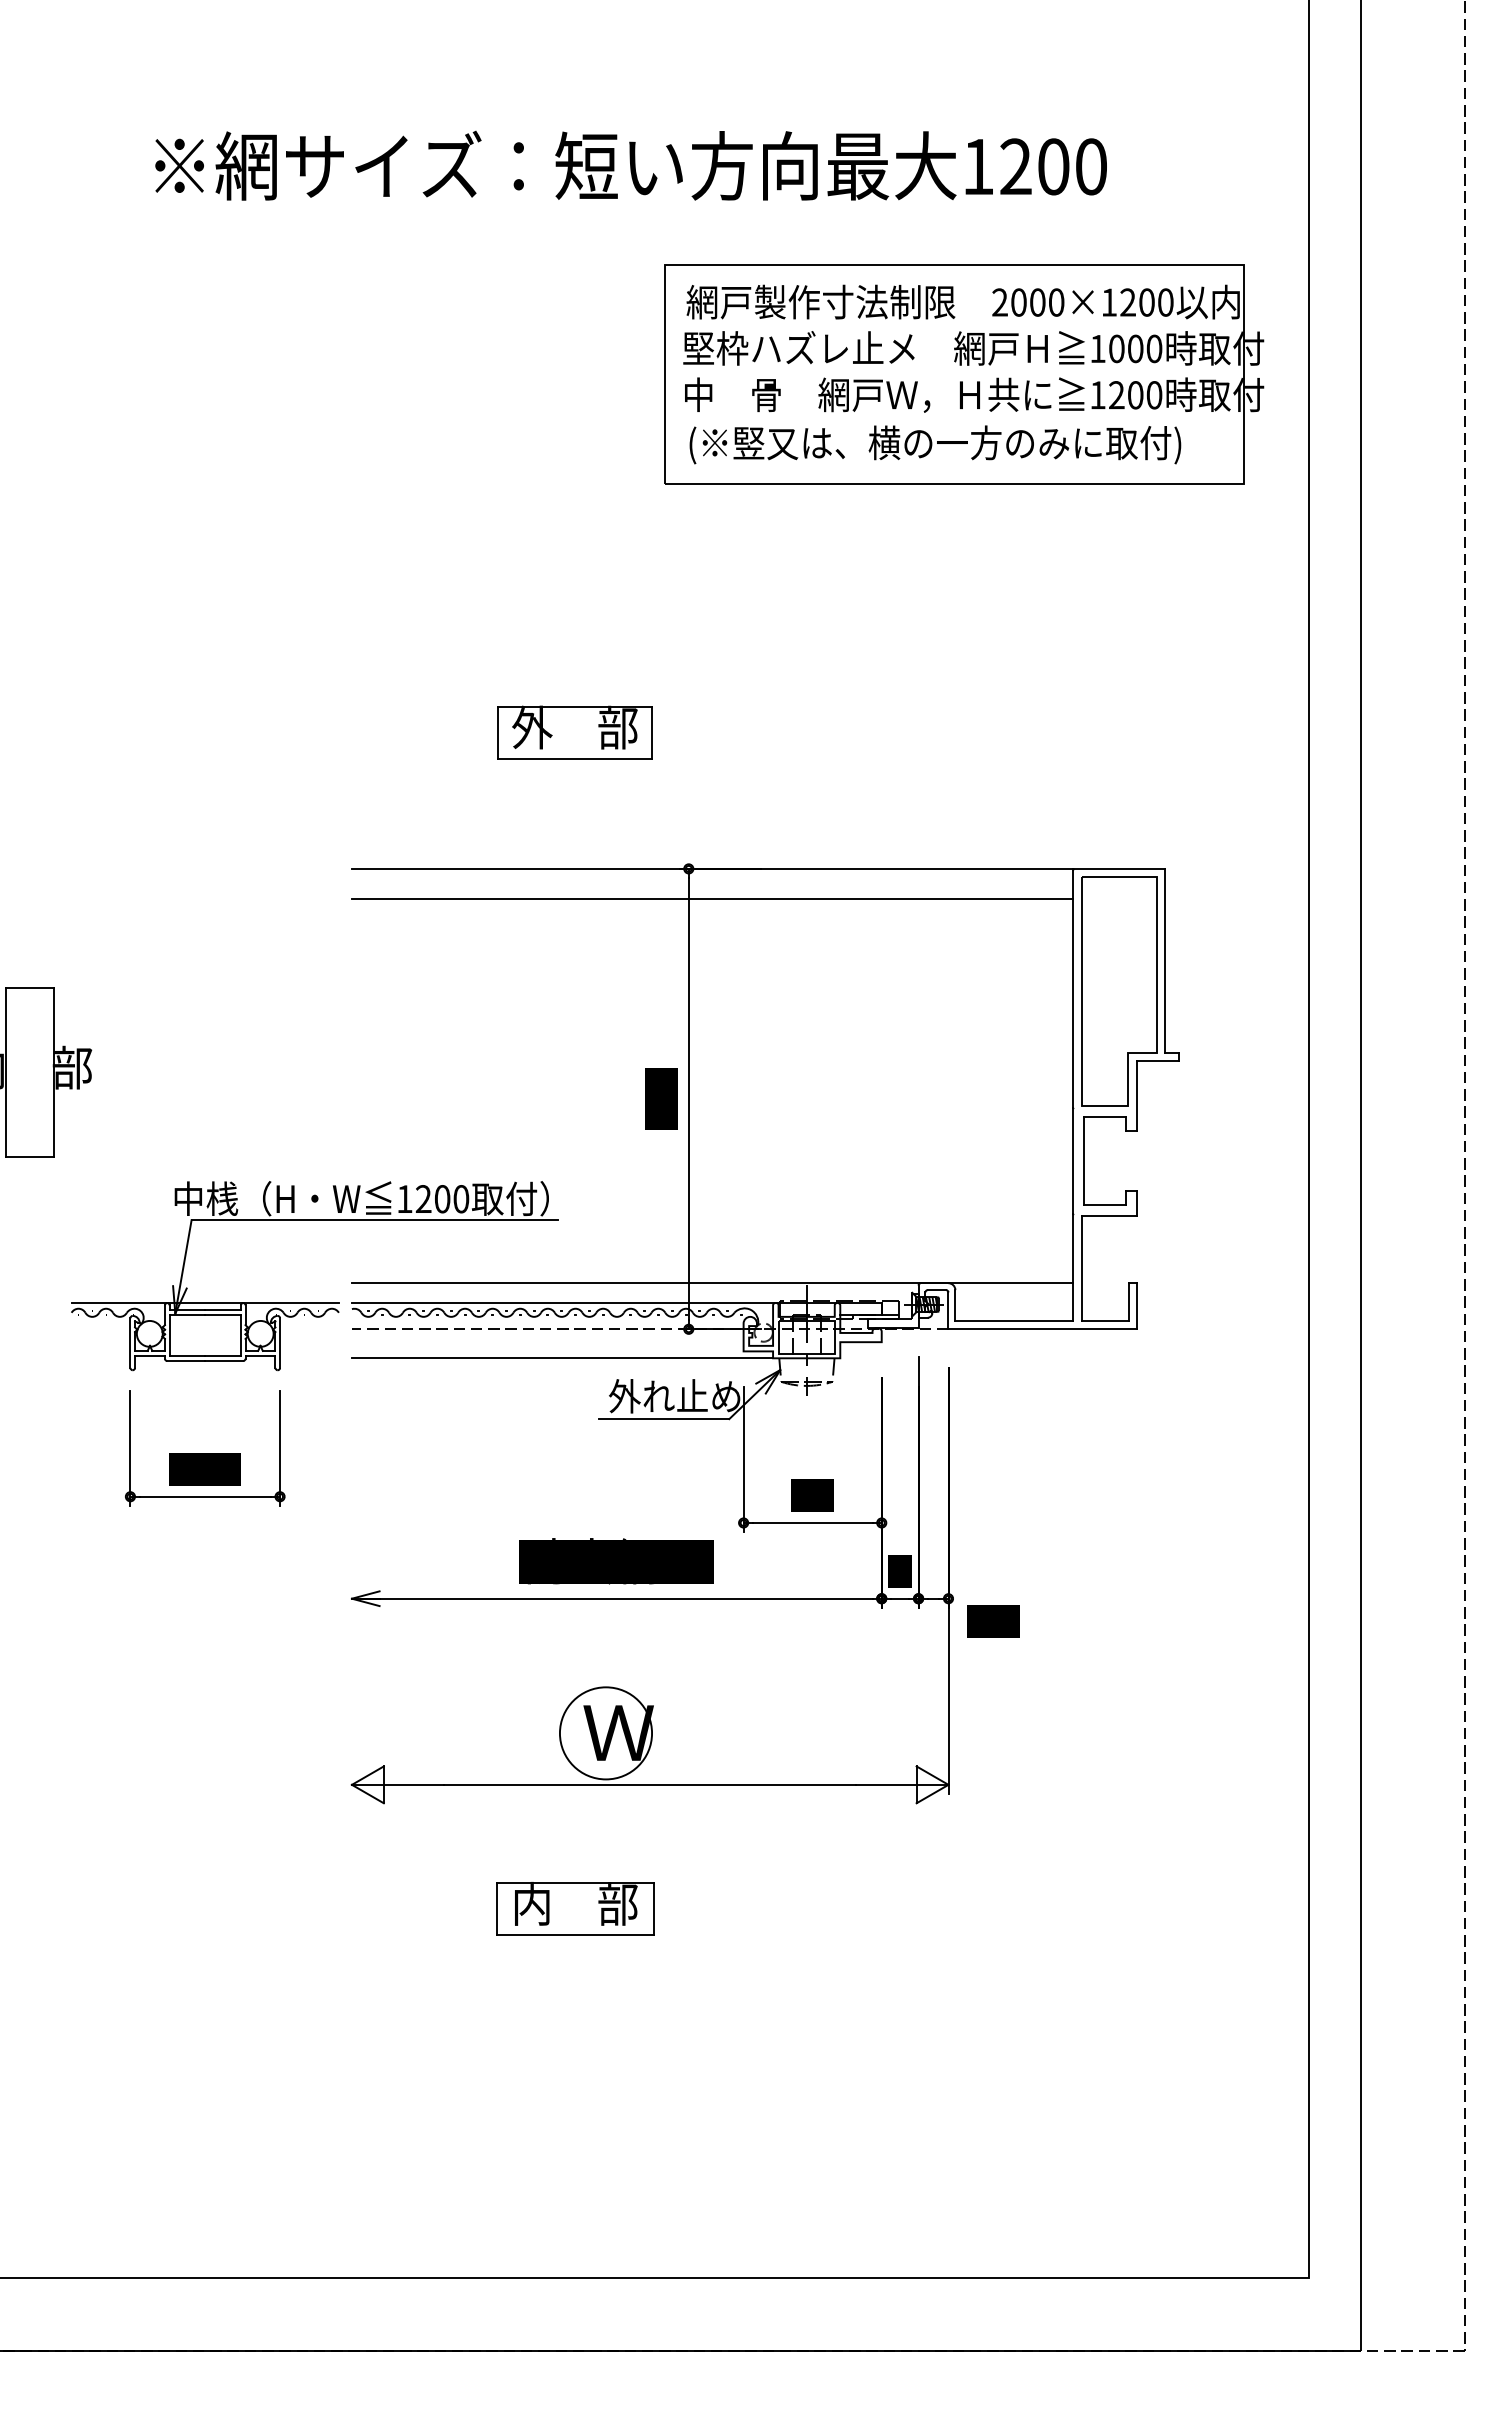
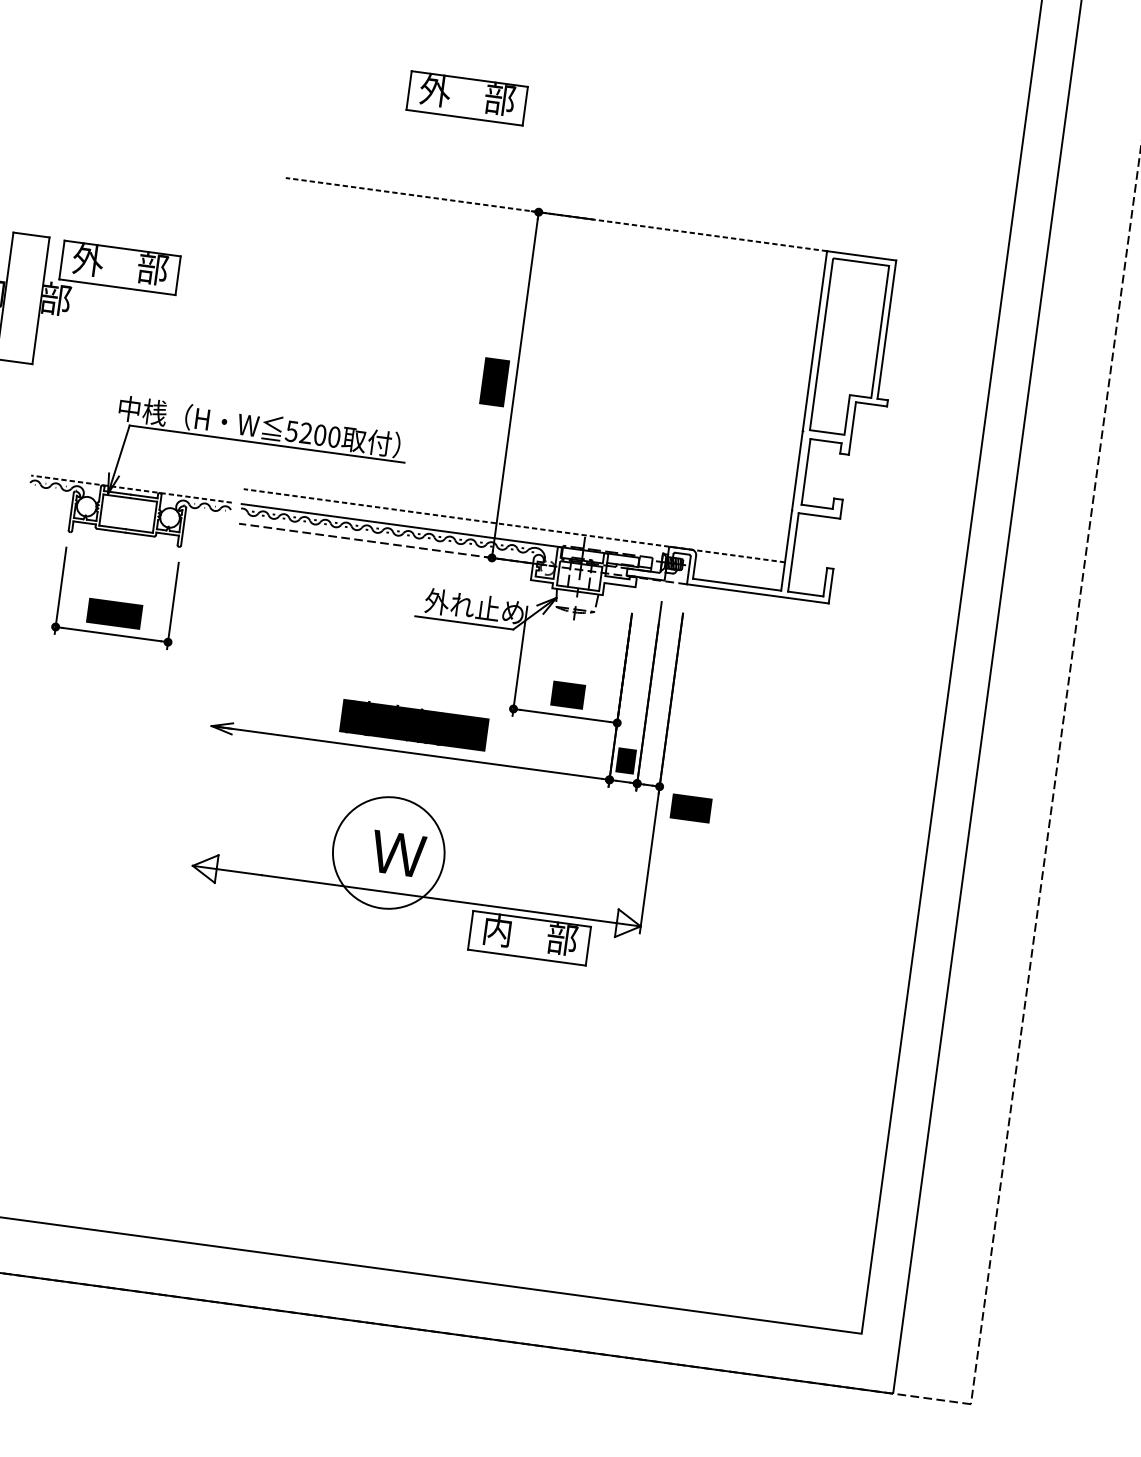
line: (711, 868) -> (555, 214), solid -> dashed
line: (711, 898) -> (552, 236), removed
part: (150, 1015) -> (119, 267), added
text: (404, 1199) -> (291, 431), 1200 -> 5200
line: (711, 1283) -> (513, 525), solid -> dashed
line: (205, 1303) -> (131, 489), solid -> dashed
line: (562, 1358) -> (394, 567), removed
circle: (605, 1733) -> (388, 853), size x1.6
part: (575, 1908) -> (529, 937), moved

